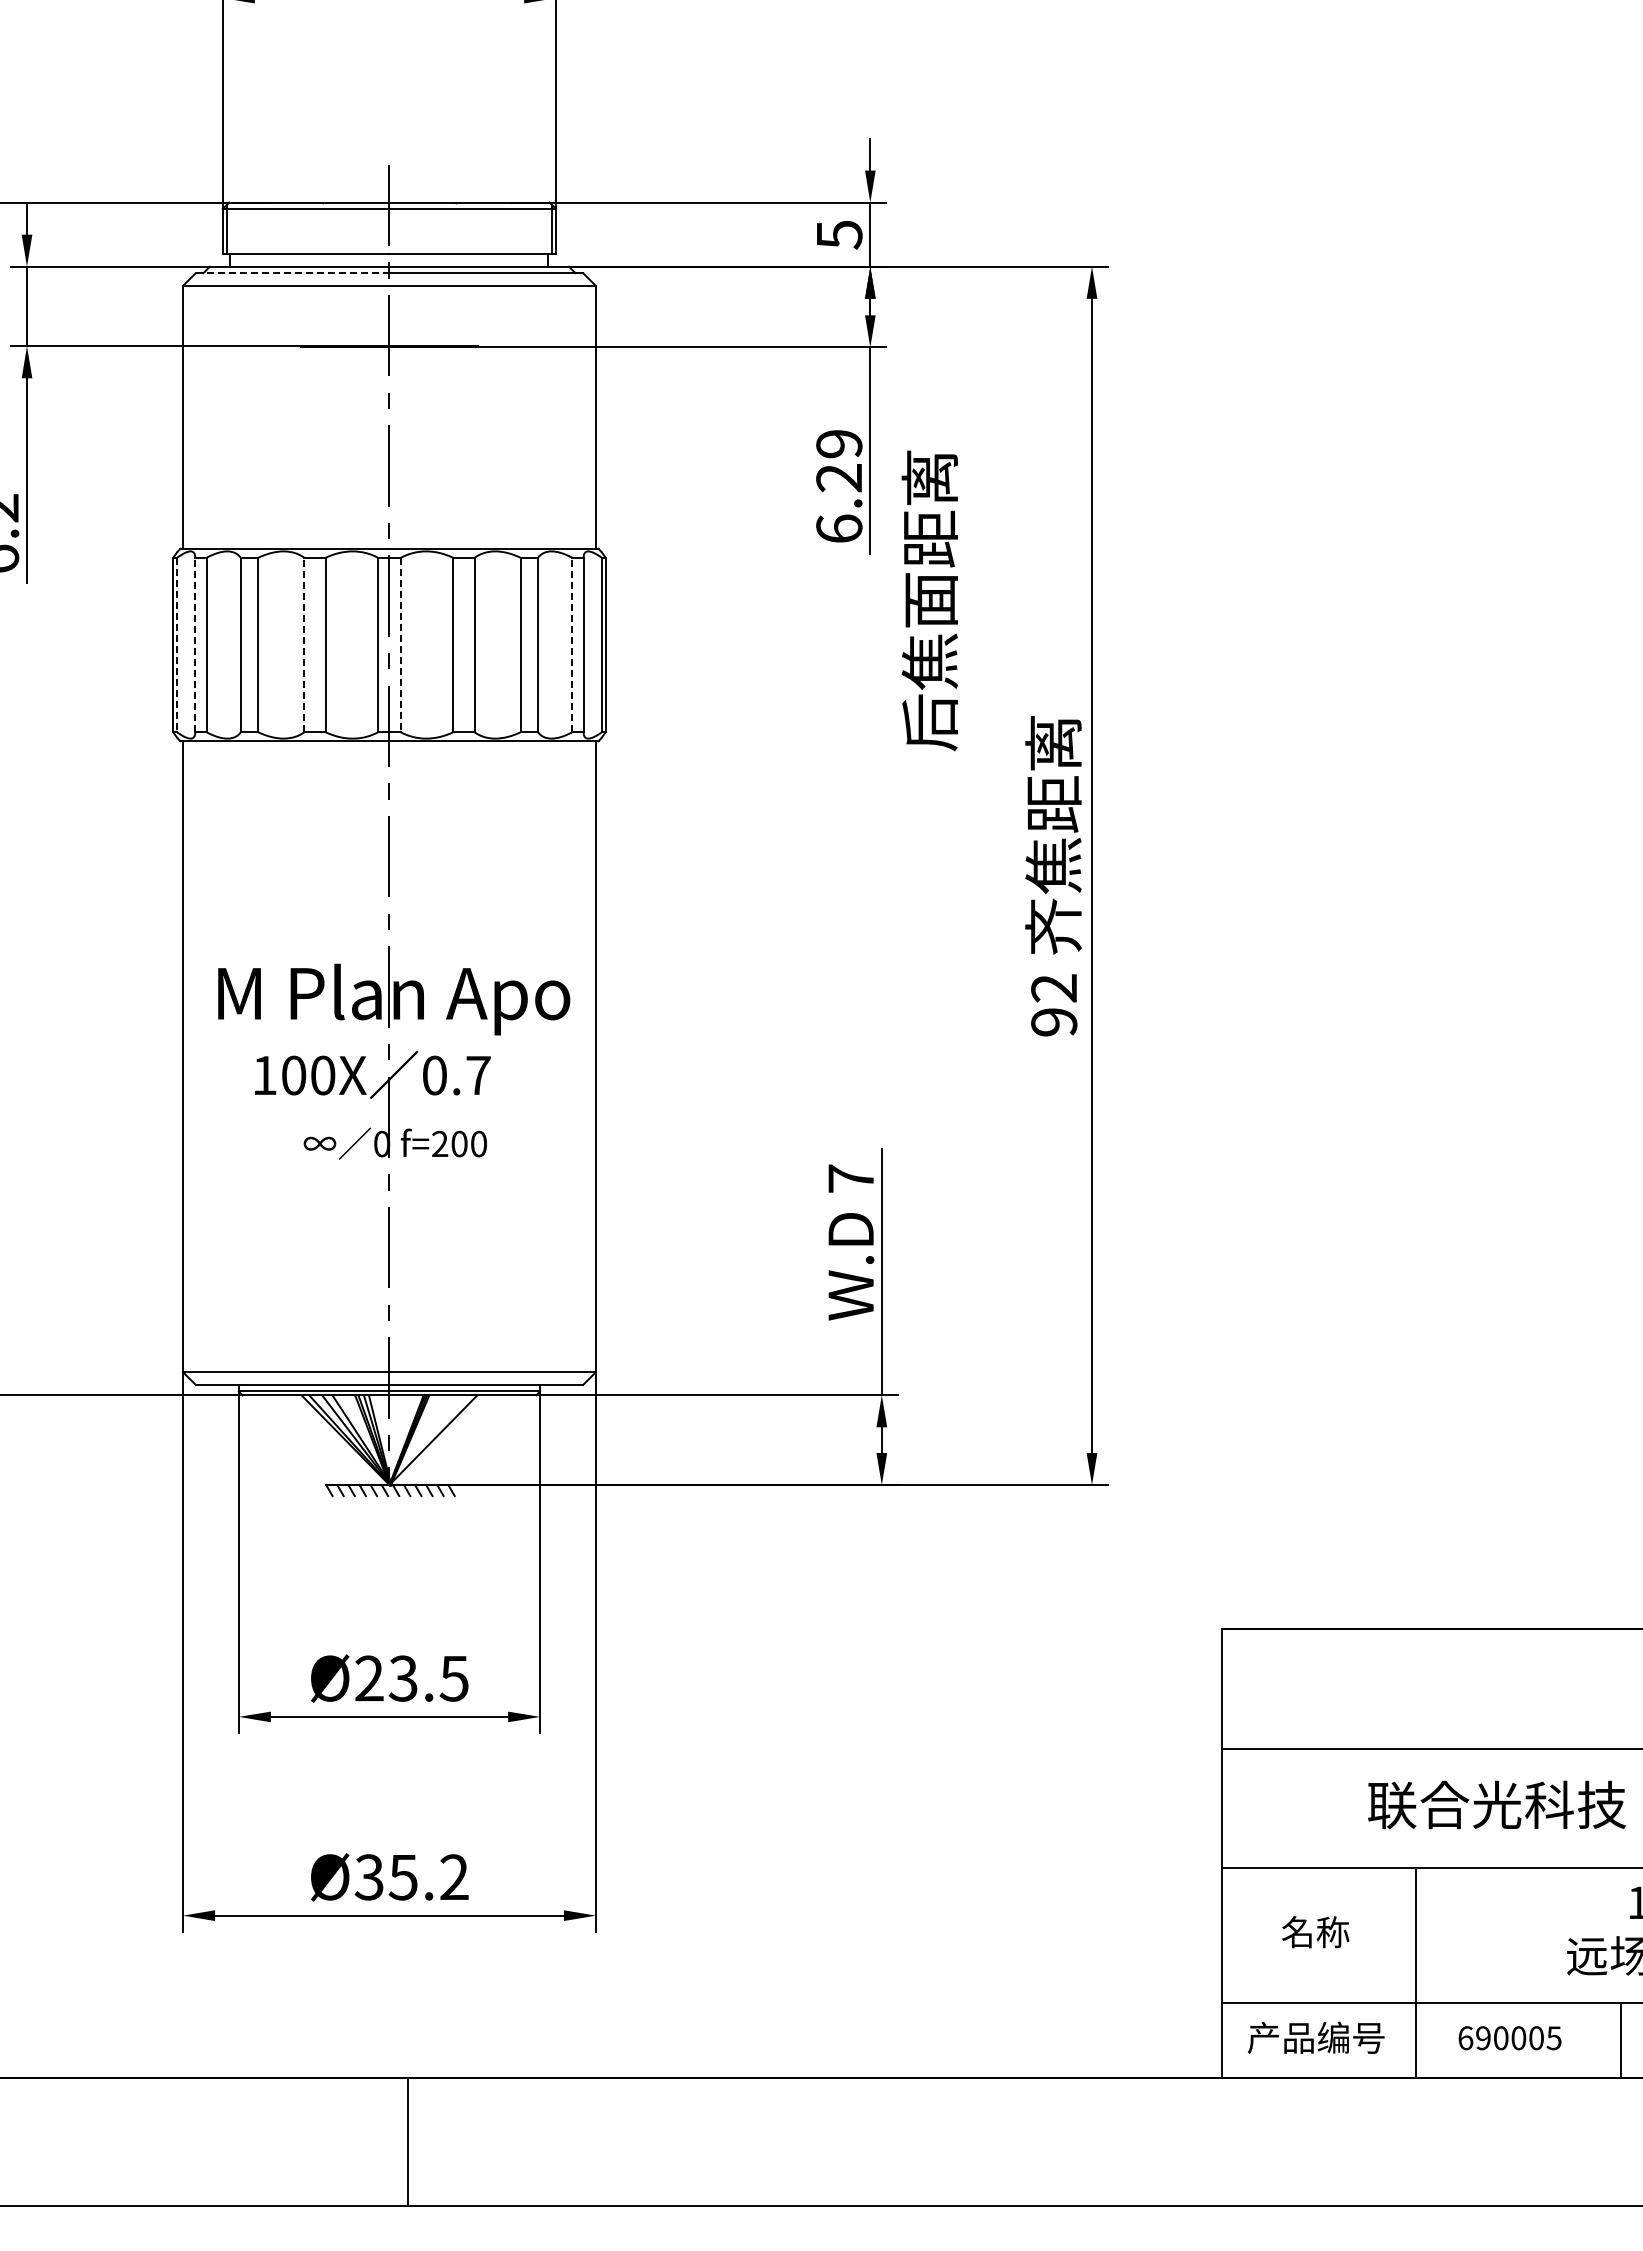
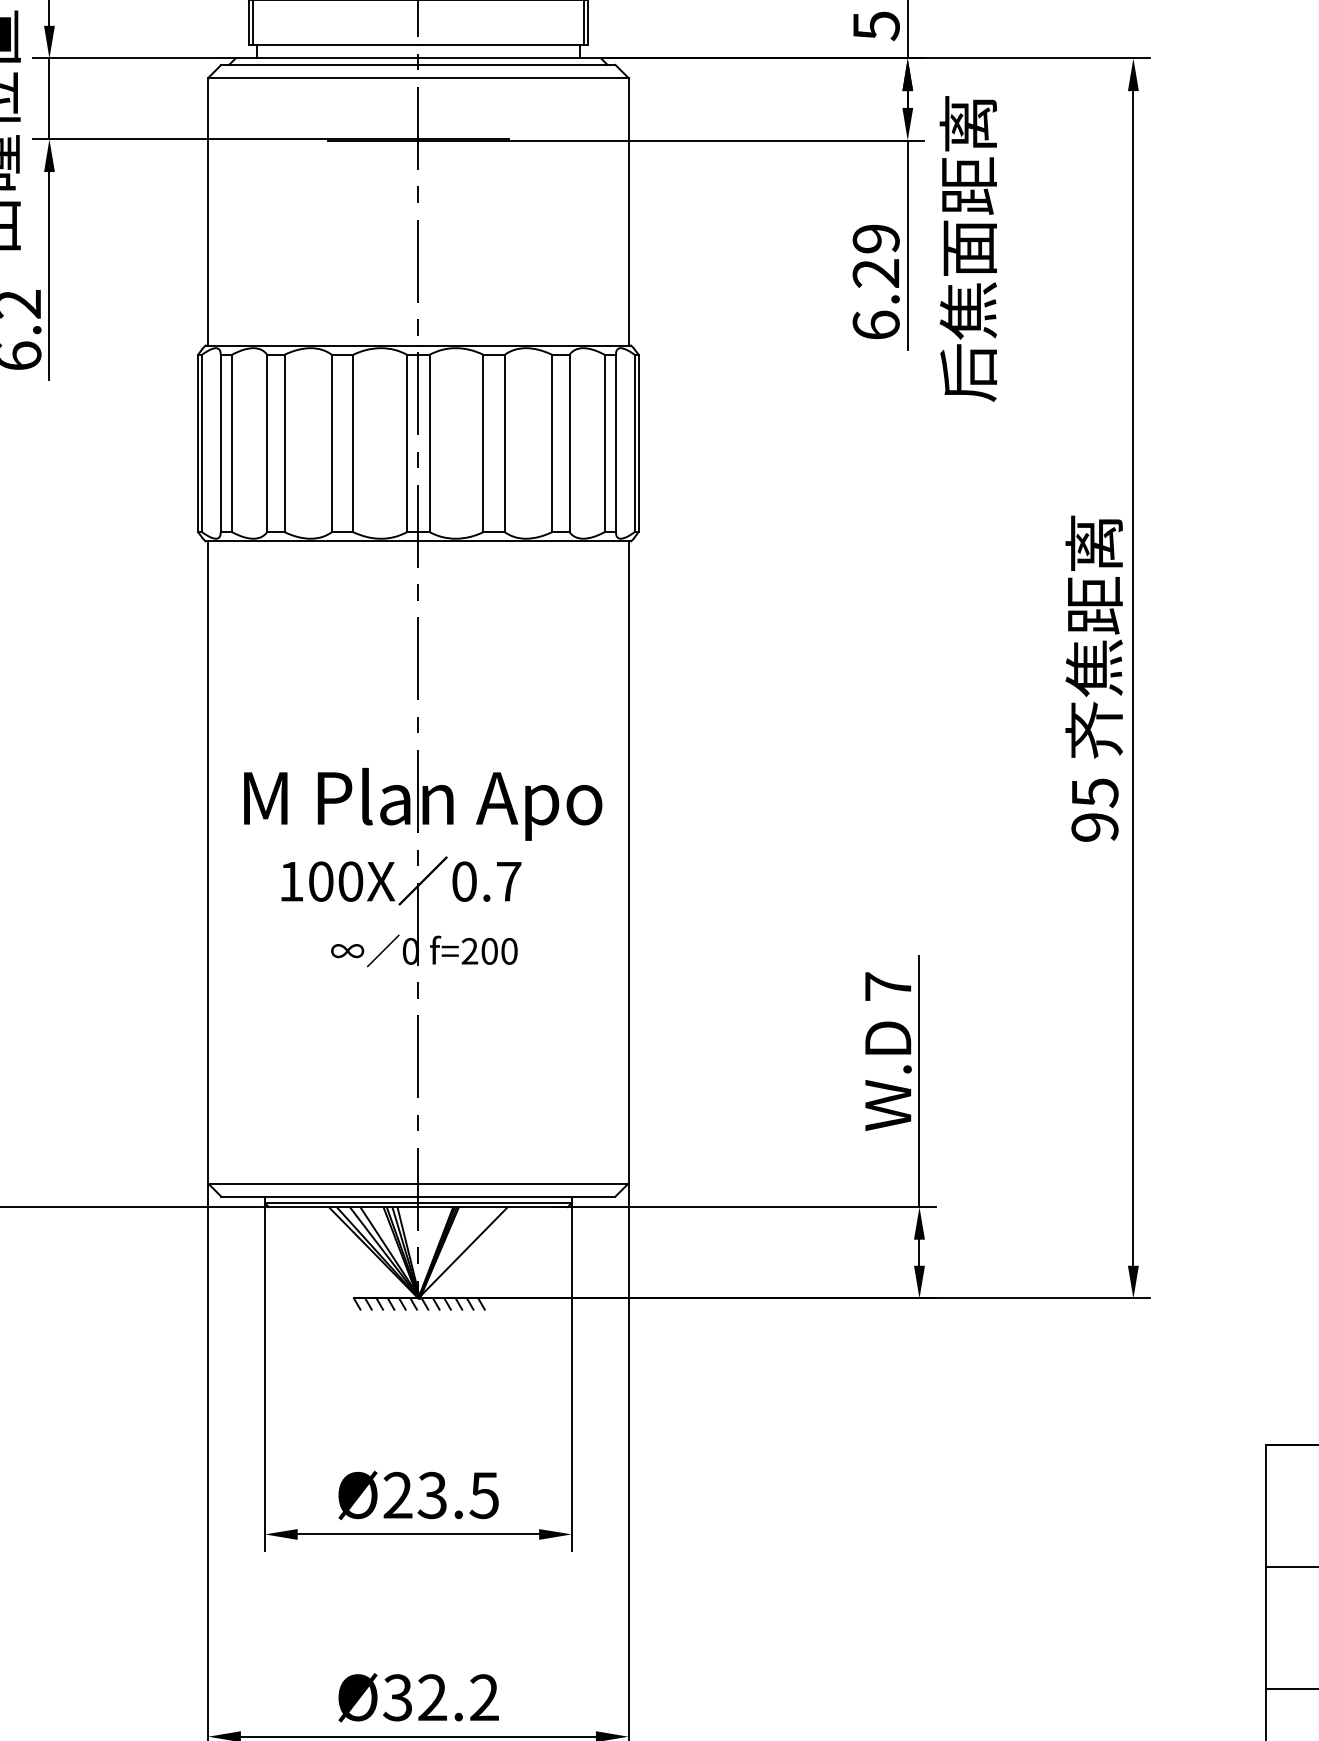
line: (292, 273) -> (319, 65), dashed -> solid
text: (929, 600) -> (968, 248), moved
line: (195, 644) -> (220, 442), dashed -> solid
line: (304, 644) -> (331, 442), dashed -> solid
line: (572, 644) -> (604, 442), dashed -> solid
line: (177, 645) -> (202, 443), dashed -> solid
line: (400, 645) -> (429, 443), dashed -> solid
text: (1054, 988) -> (1095, 793), 92 -> 95
text: (402, 1877) -> (431, 1697), Ø35.2 -> Ø32.2

